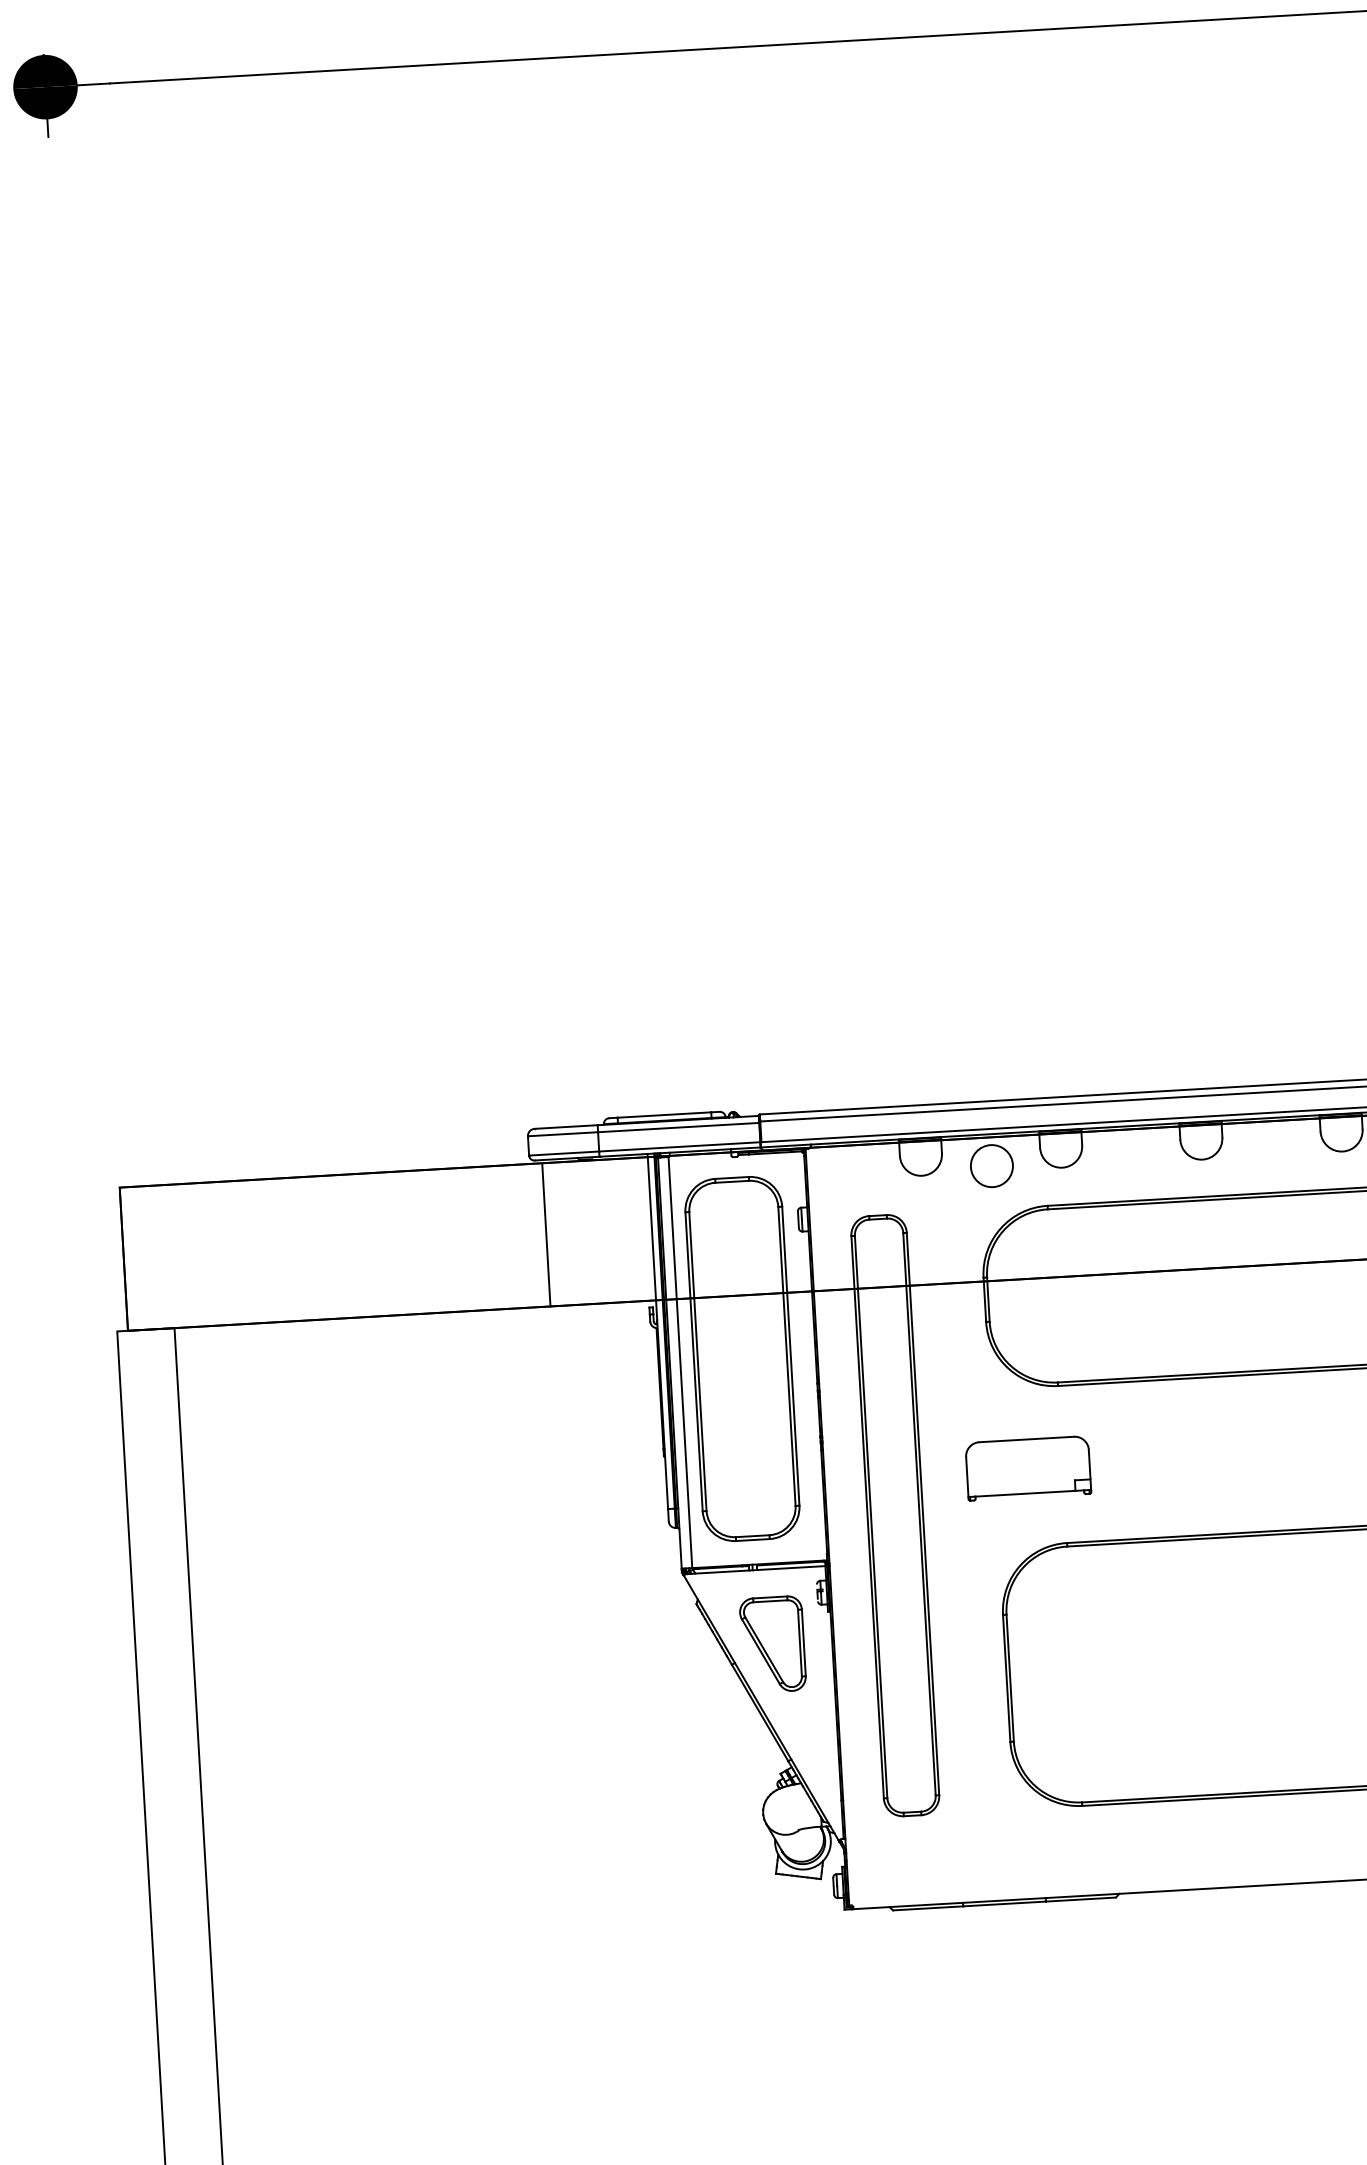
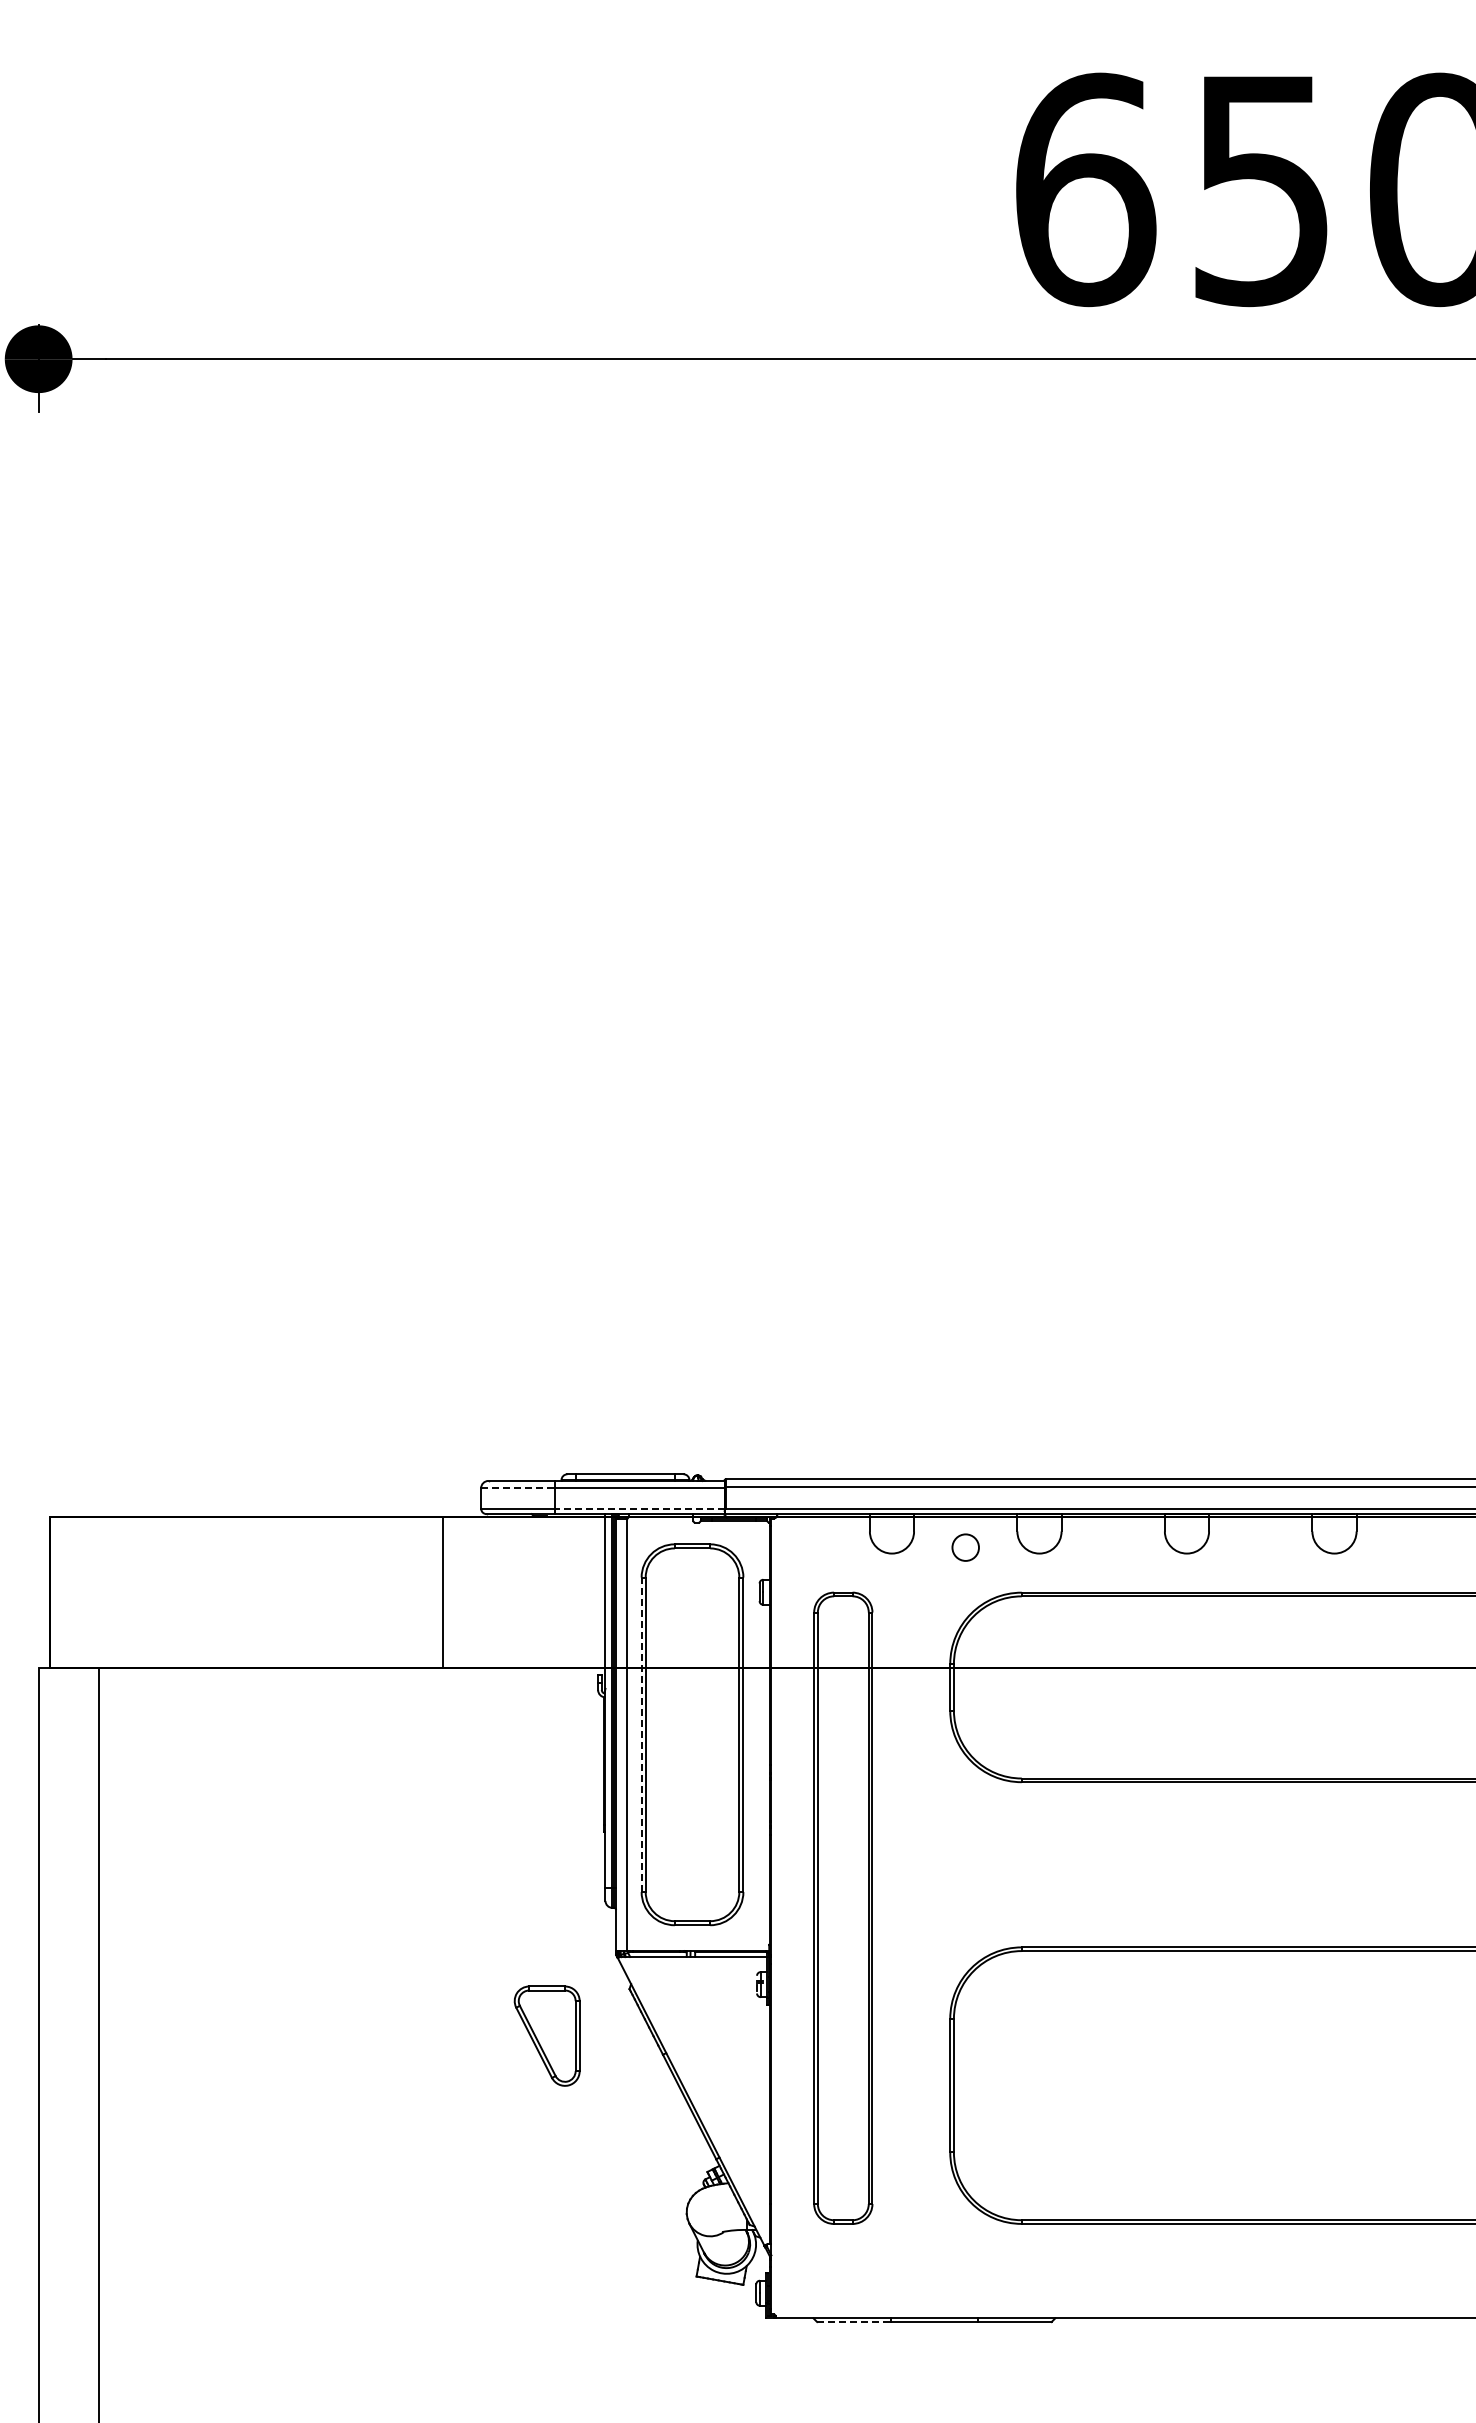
line: (562, 1134) -> (517, 1488), solid -> dashed
line: (679, 1146) -> (639, 1508), solid -> dashed
circle: (991, 1165) -> (965, 1547), size x0.6
line: (546, 1234) -> (443, 1592), moved
line: (693, 1361) -> (641, 1734), solid -> dashed
part: (1028, 1468) -> (985, 1866), removed
part: (772, 1644) -> (546, 2035), moved
line: (928, 1908) -> (854, 2322), solid -> dashed

